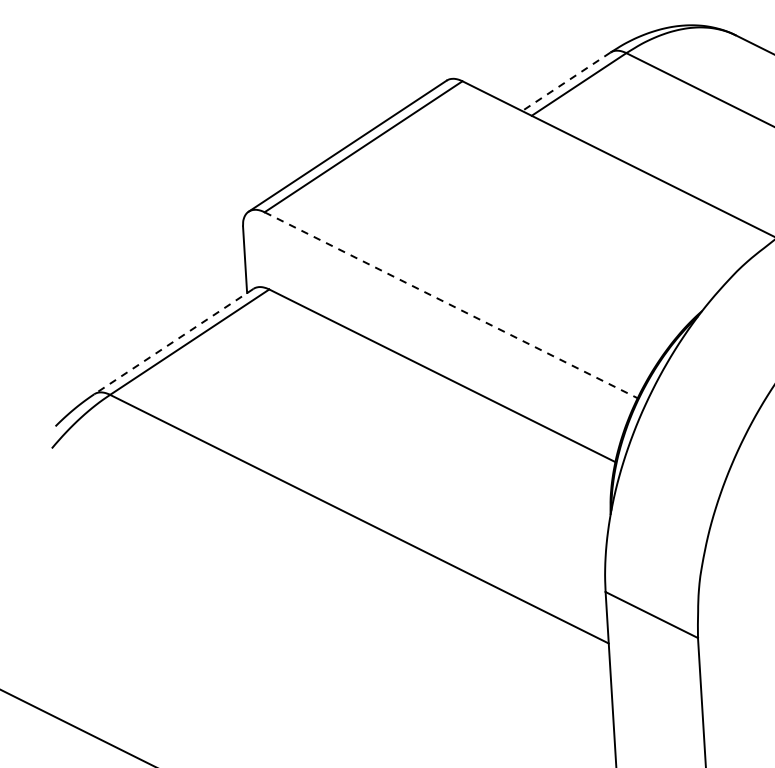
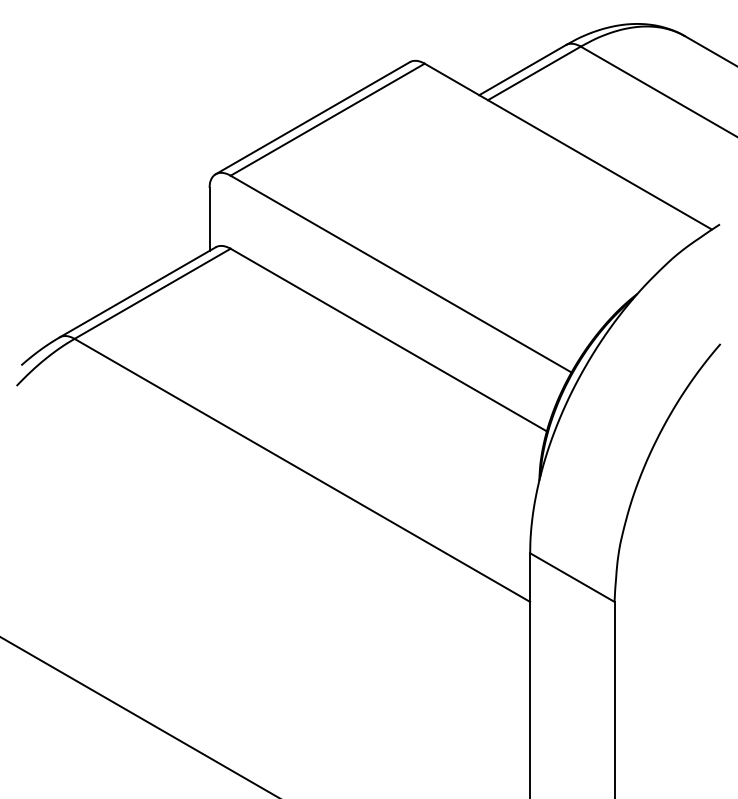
line: (566, 82) -> (522, 70), dashed -> solid
line: (451, 305) -> (401, 274), dashed -> solid
line: (173, 341) -> (137, 292), dashed -> solid

